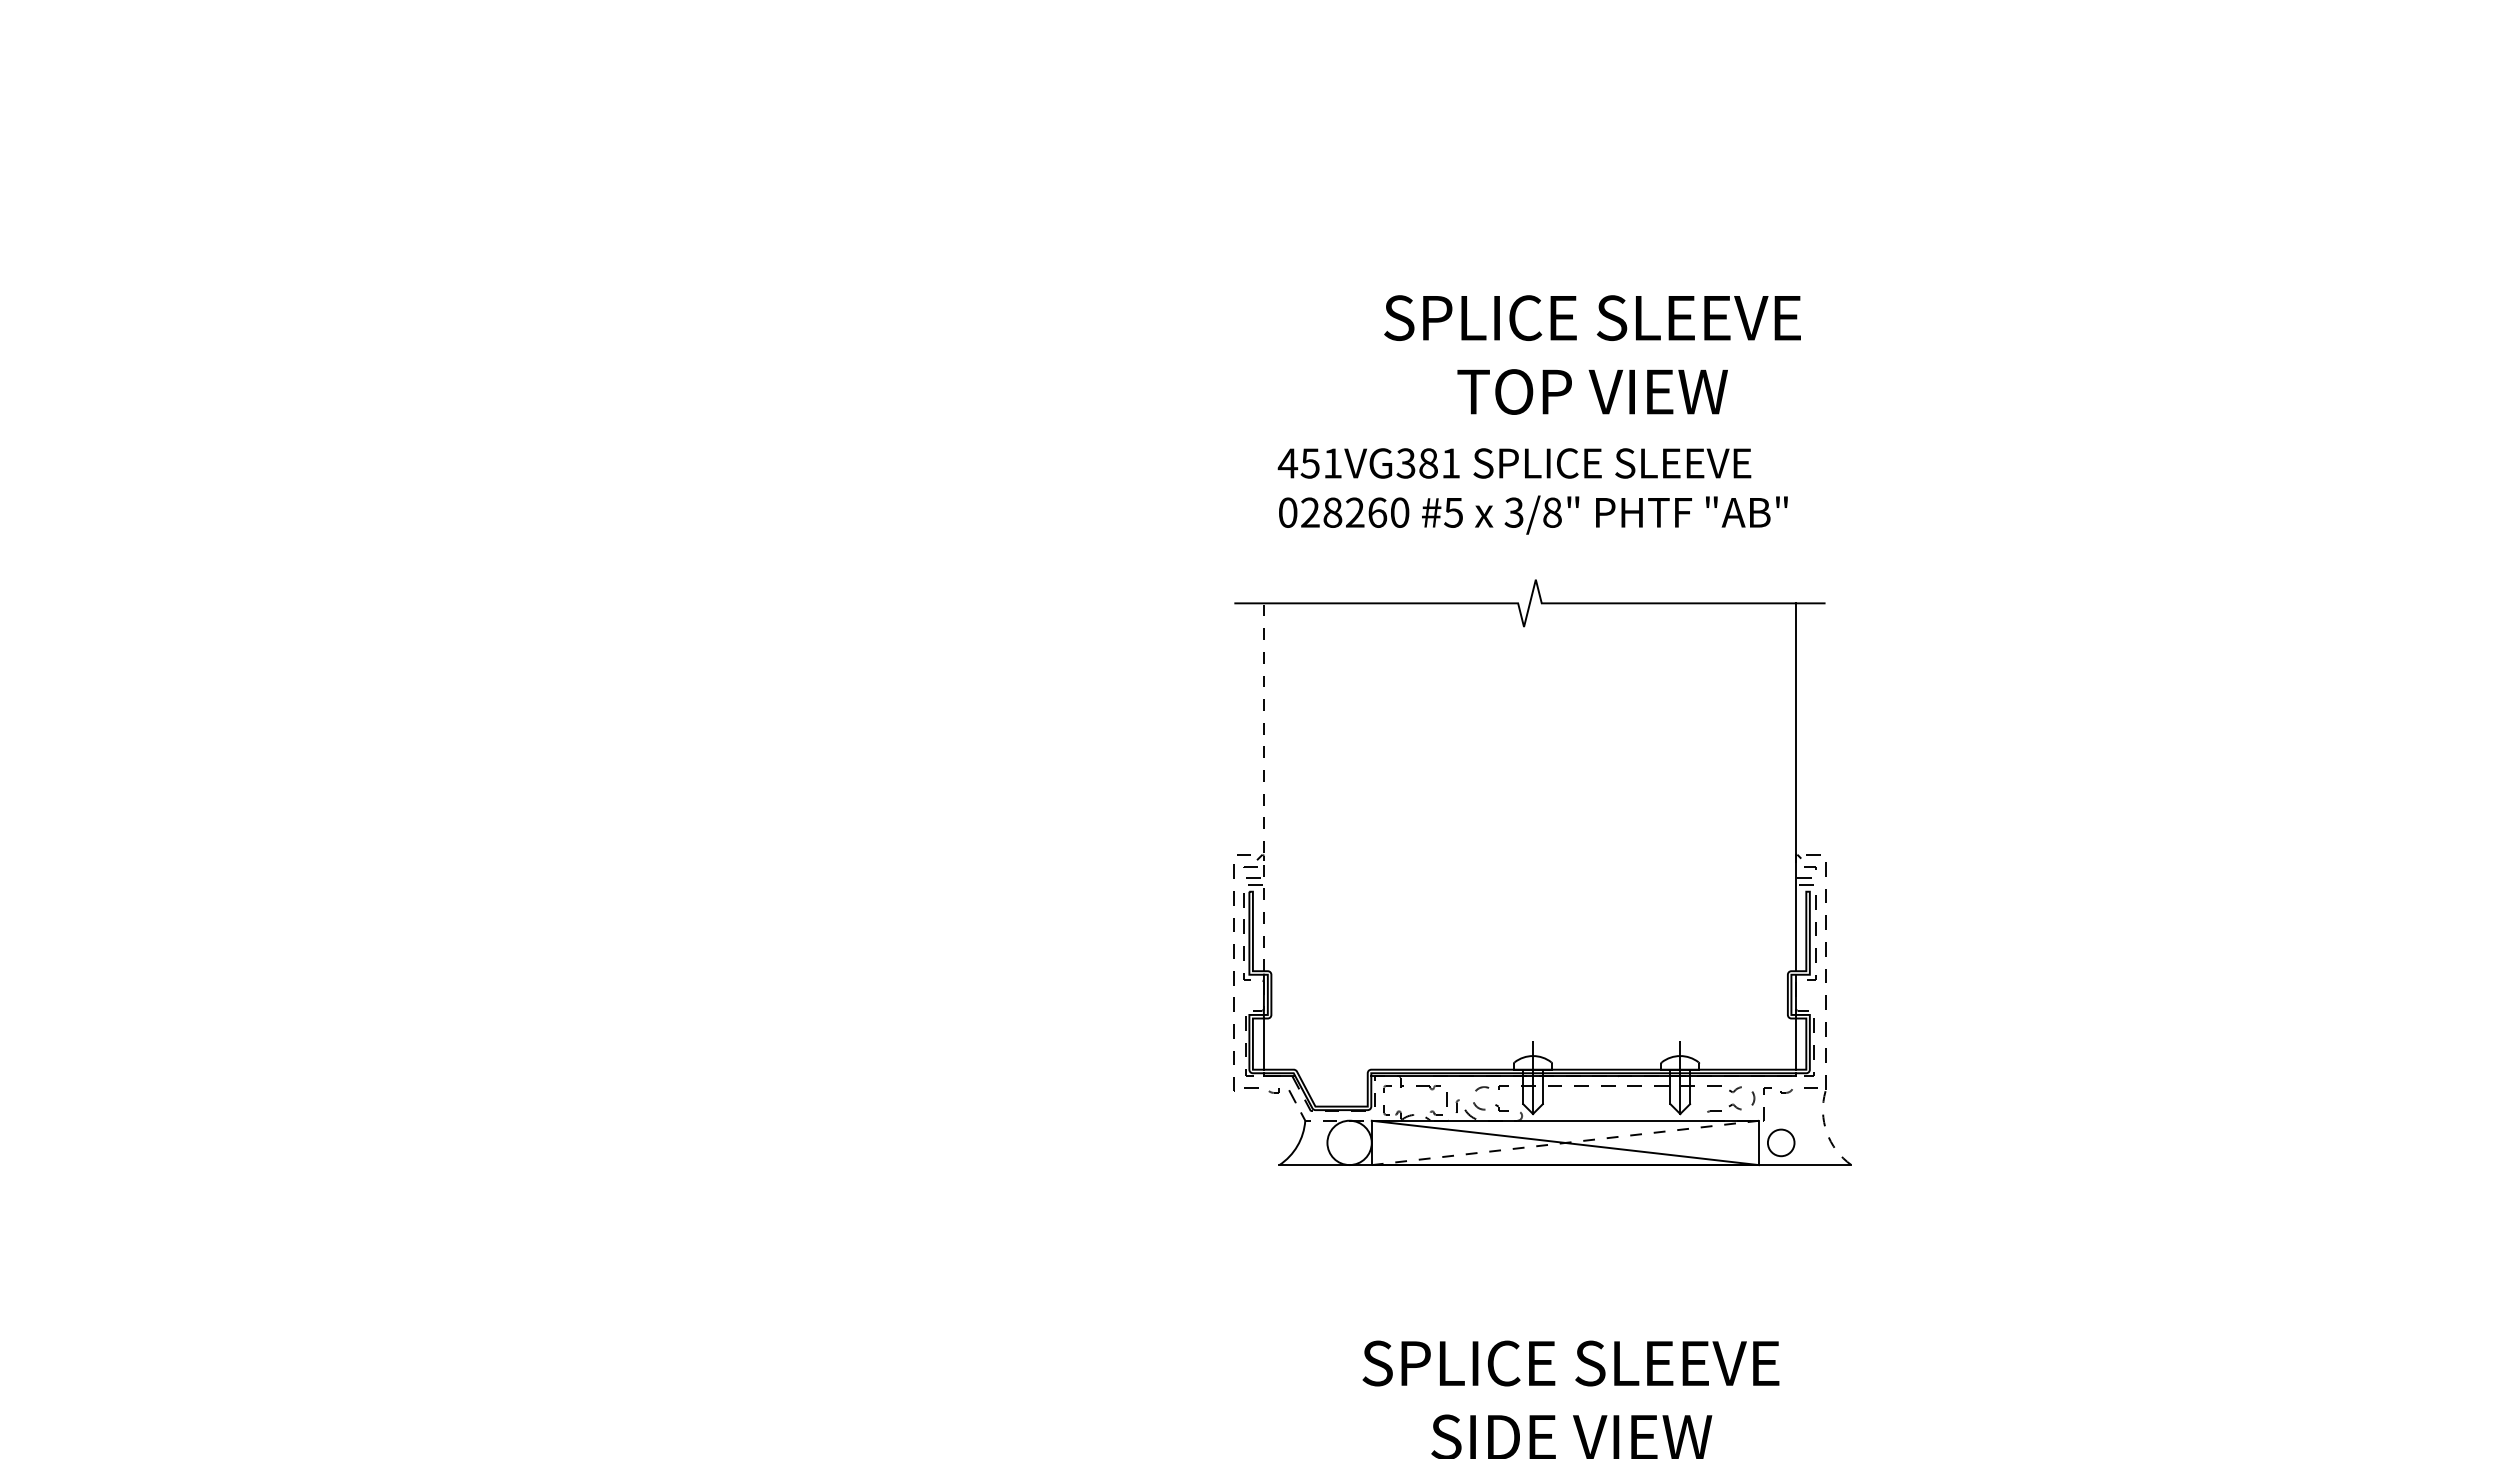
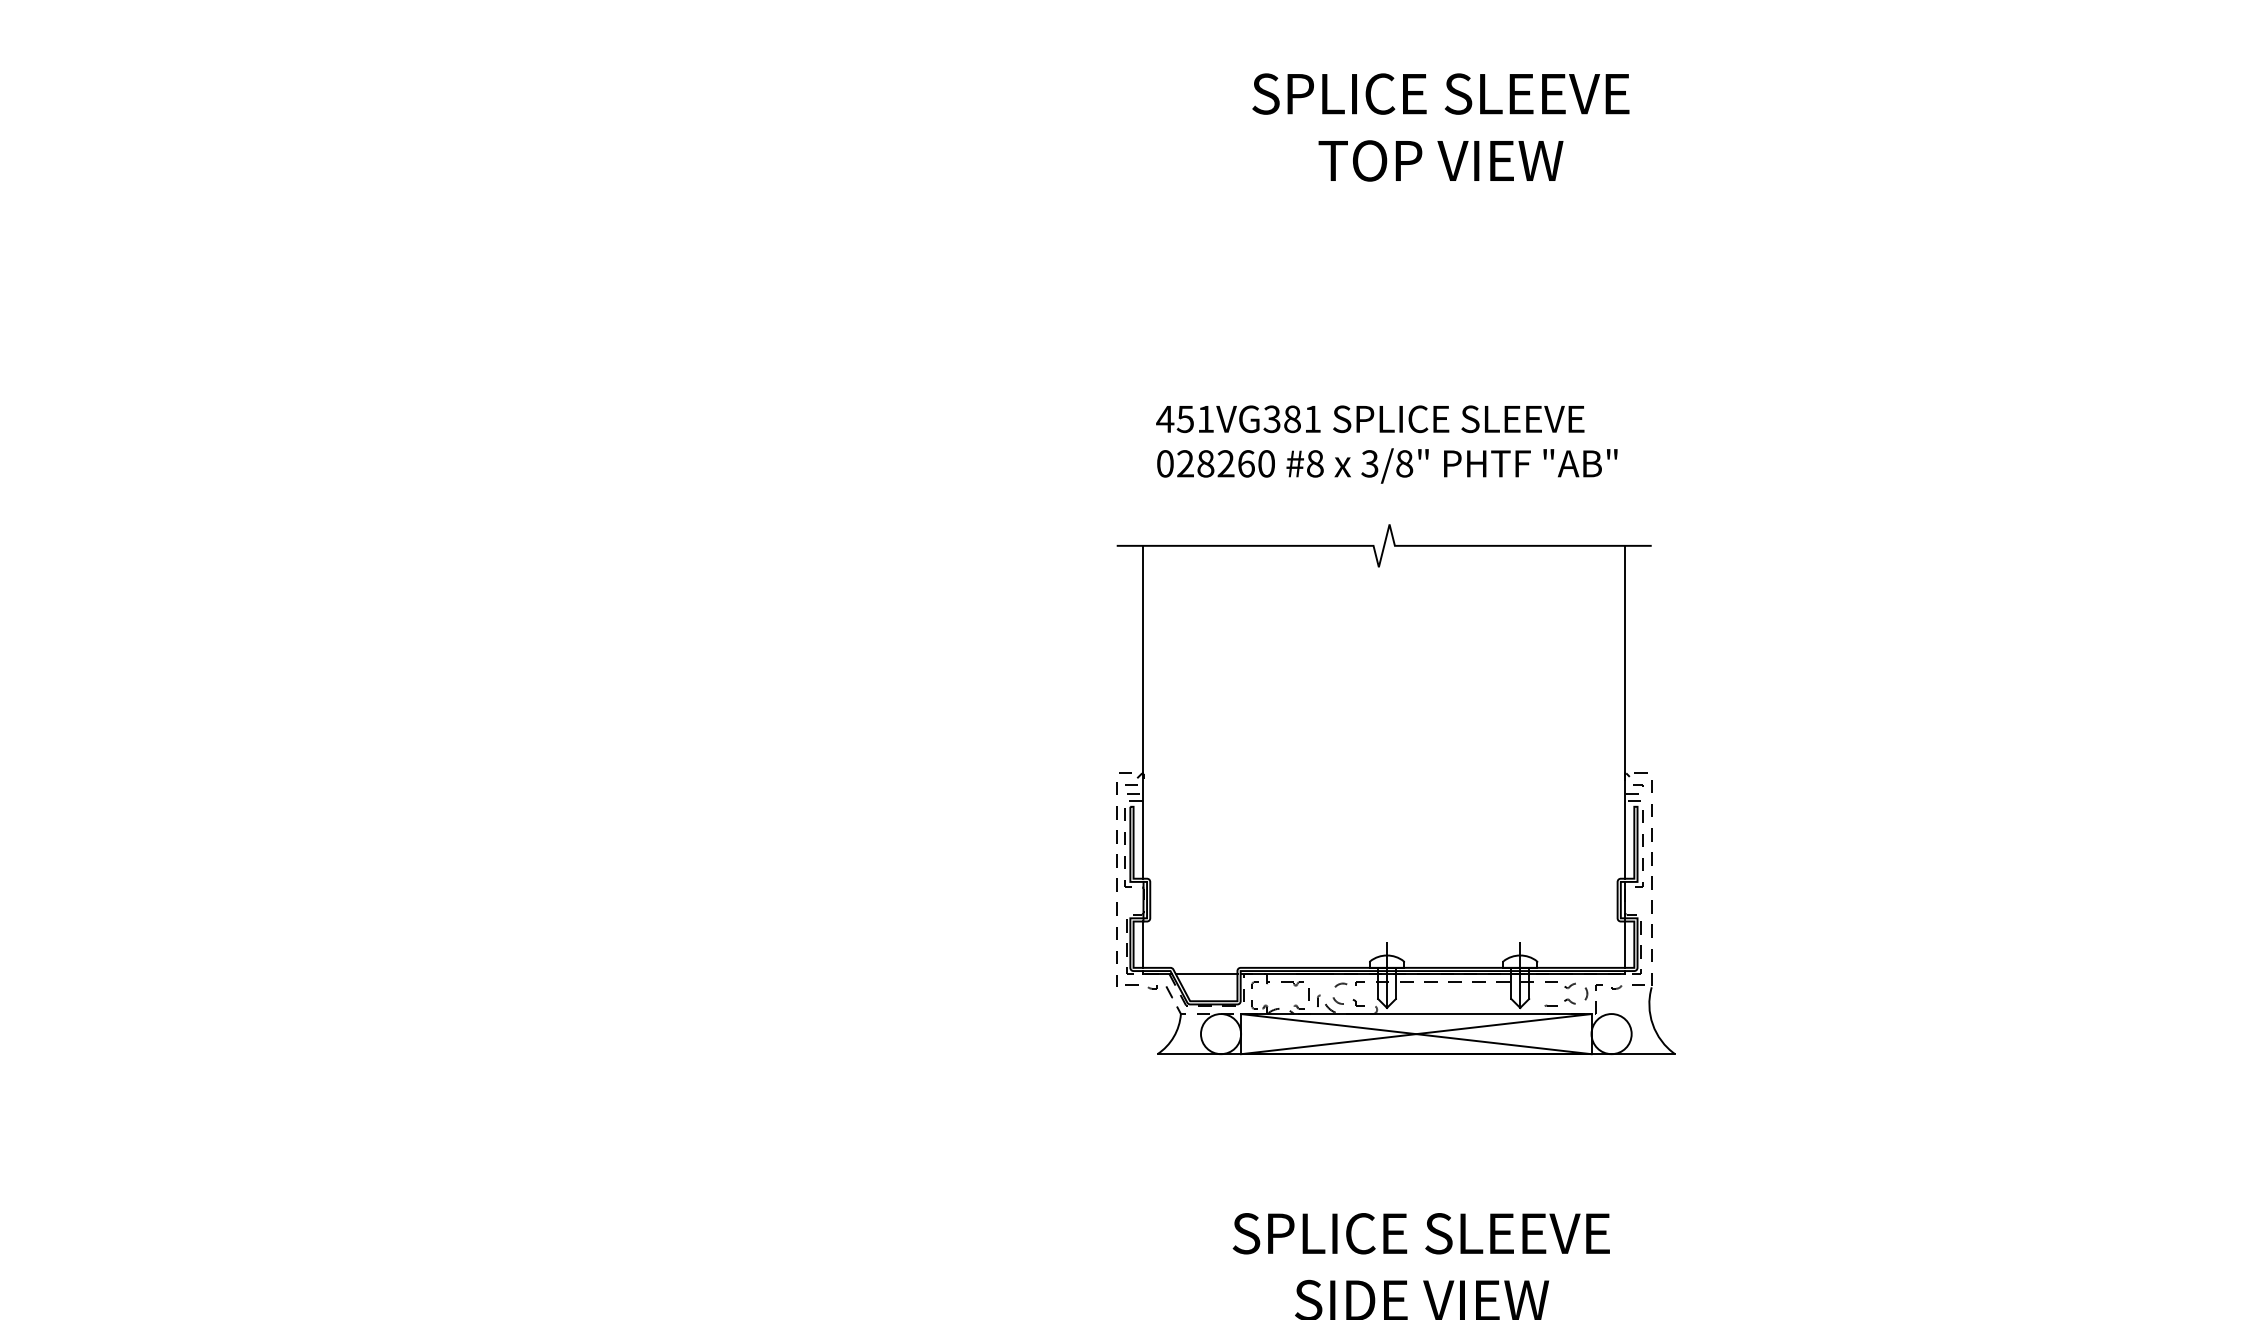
text: (1592, 354) -> (1440, 127), moved
text: (1453, 512) -> (1315, 463), #5 -> #8
line: (1263, 787) -> (1143, 712), dashed -> solid
line: (1333, 1076) -> (1206, 974), added
arc: (1826, 1132) -> (1652, 1024), dashed -> solid
line: (1565, 1142) -> (1416, 1033), dashed -> solid
circle: (1781, 1142) -> (1611, 1033), size x1.67

